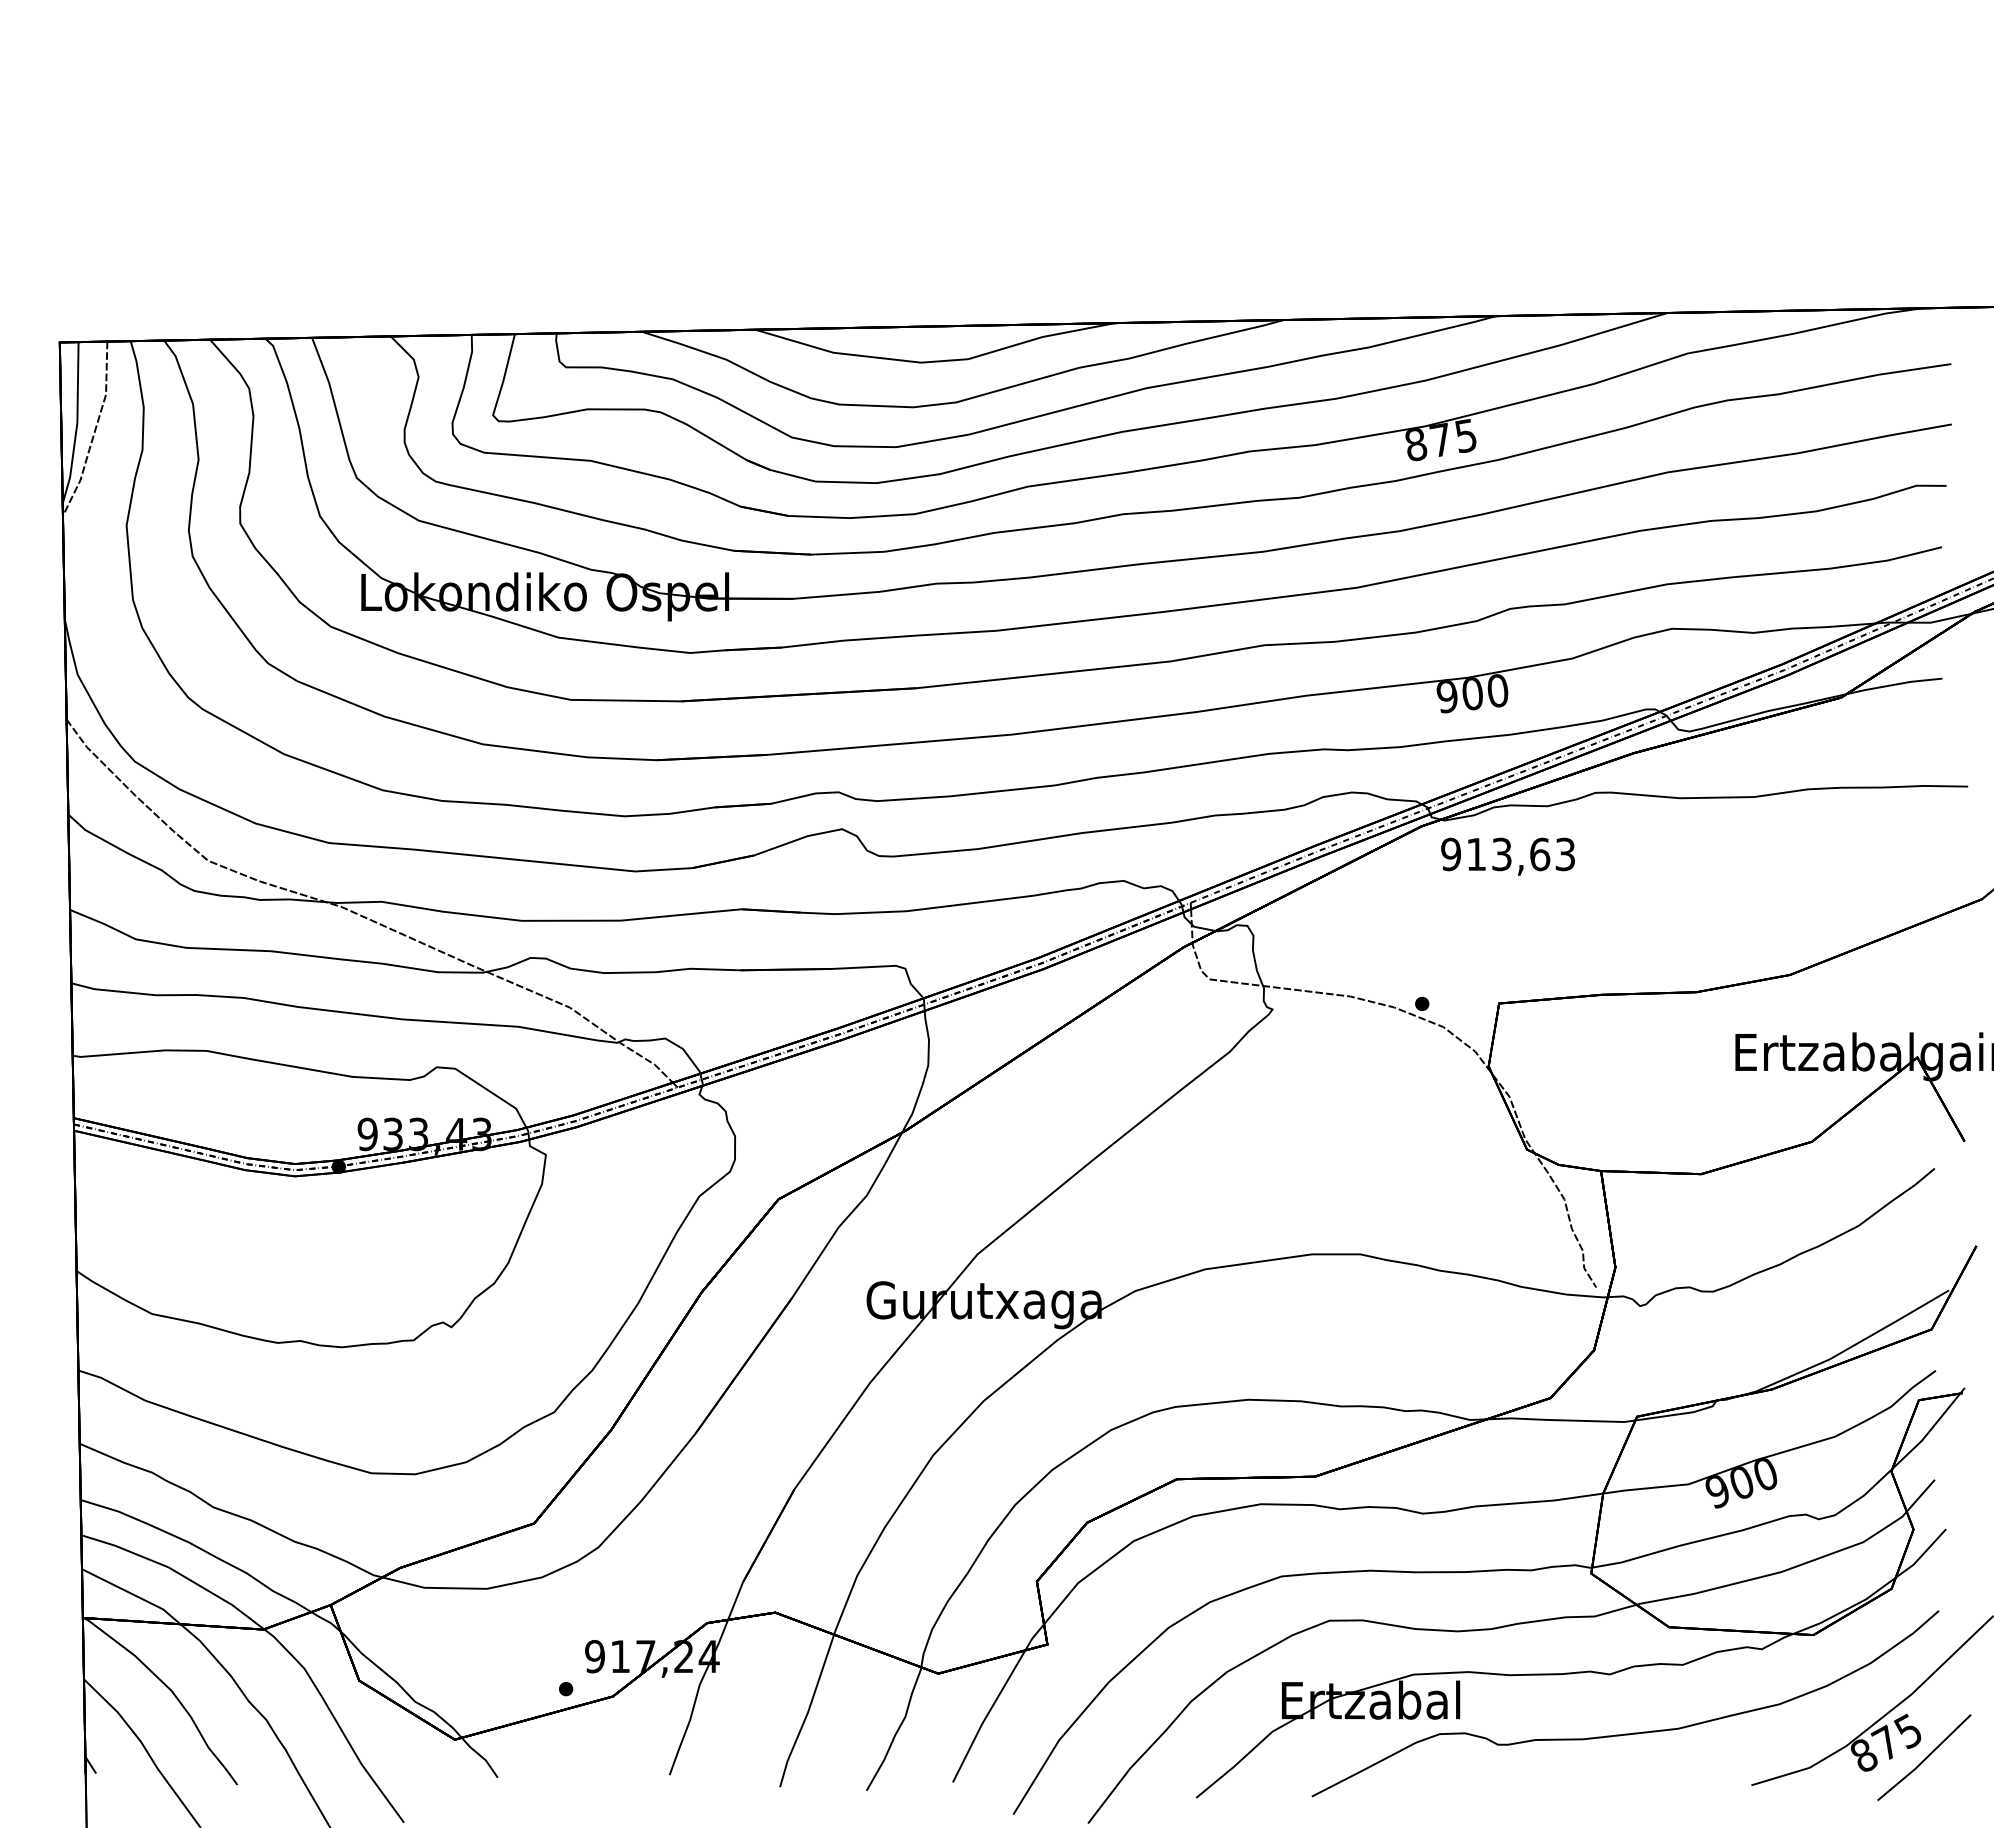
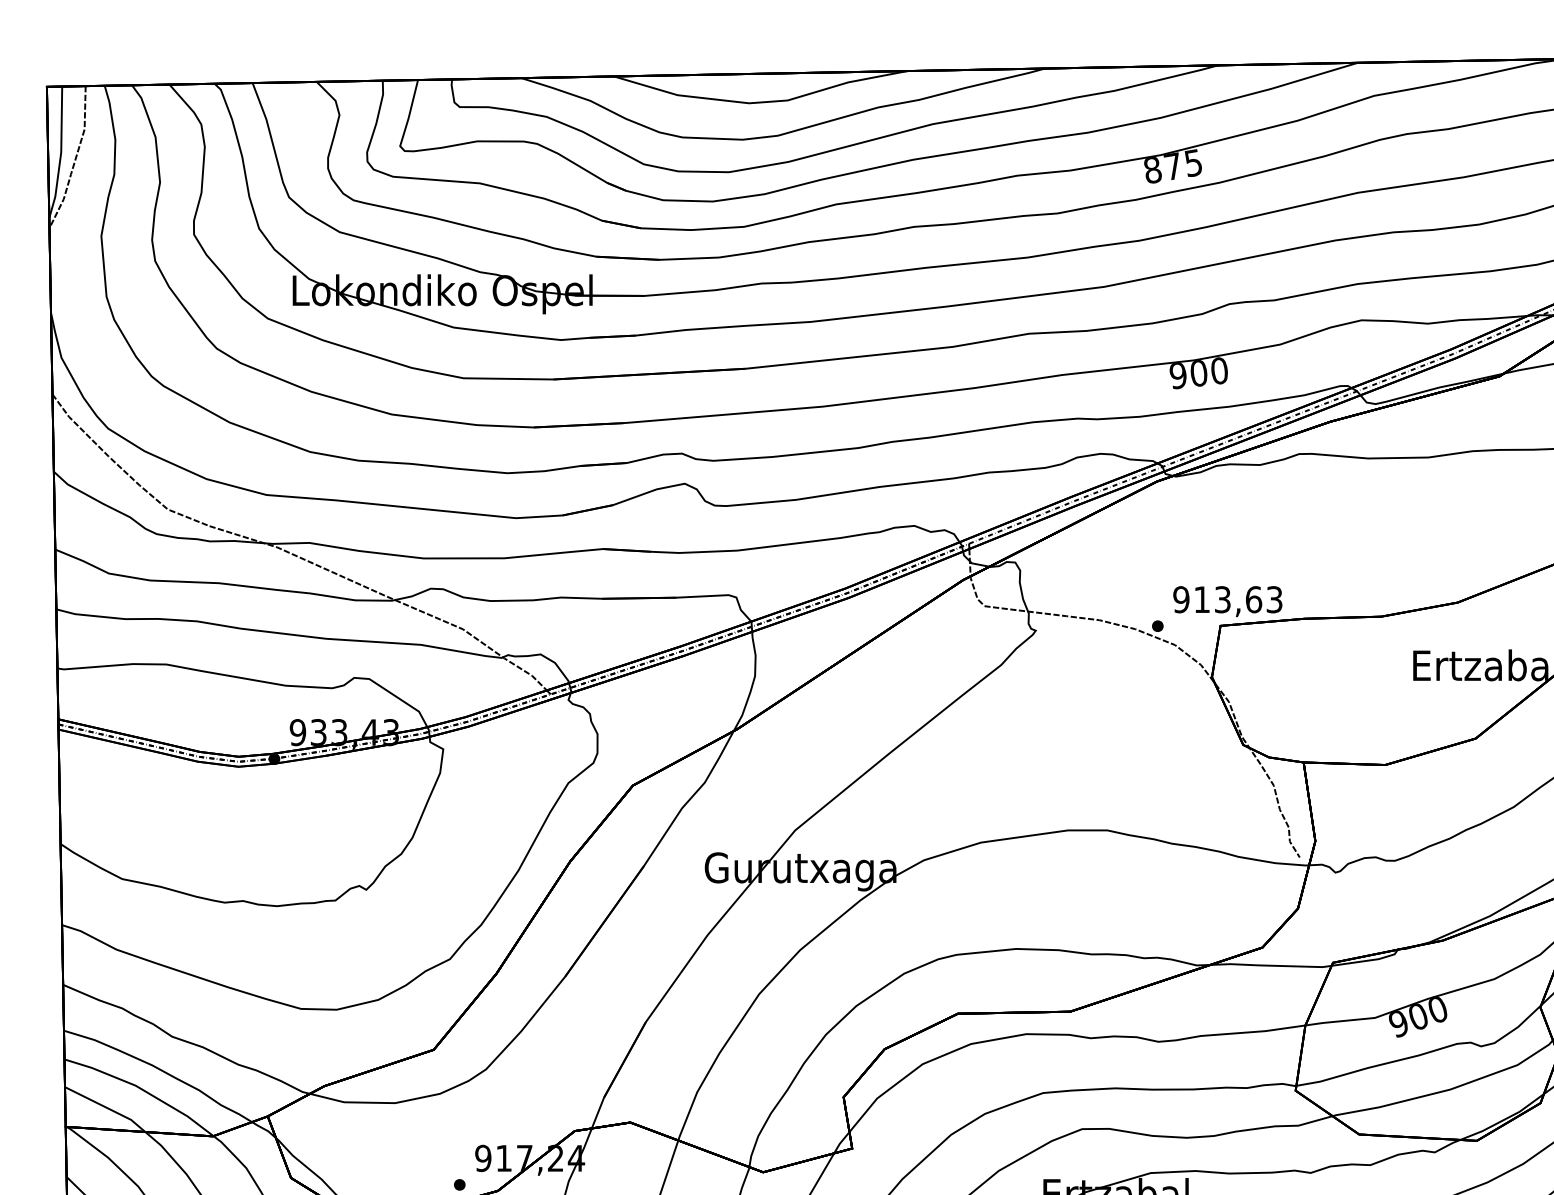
text: (1507, 856) -> (1227, 601), moved

